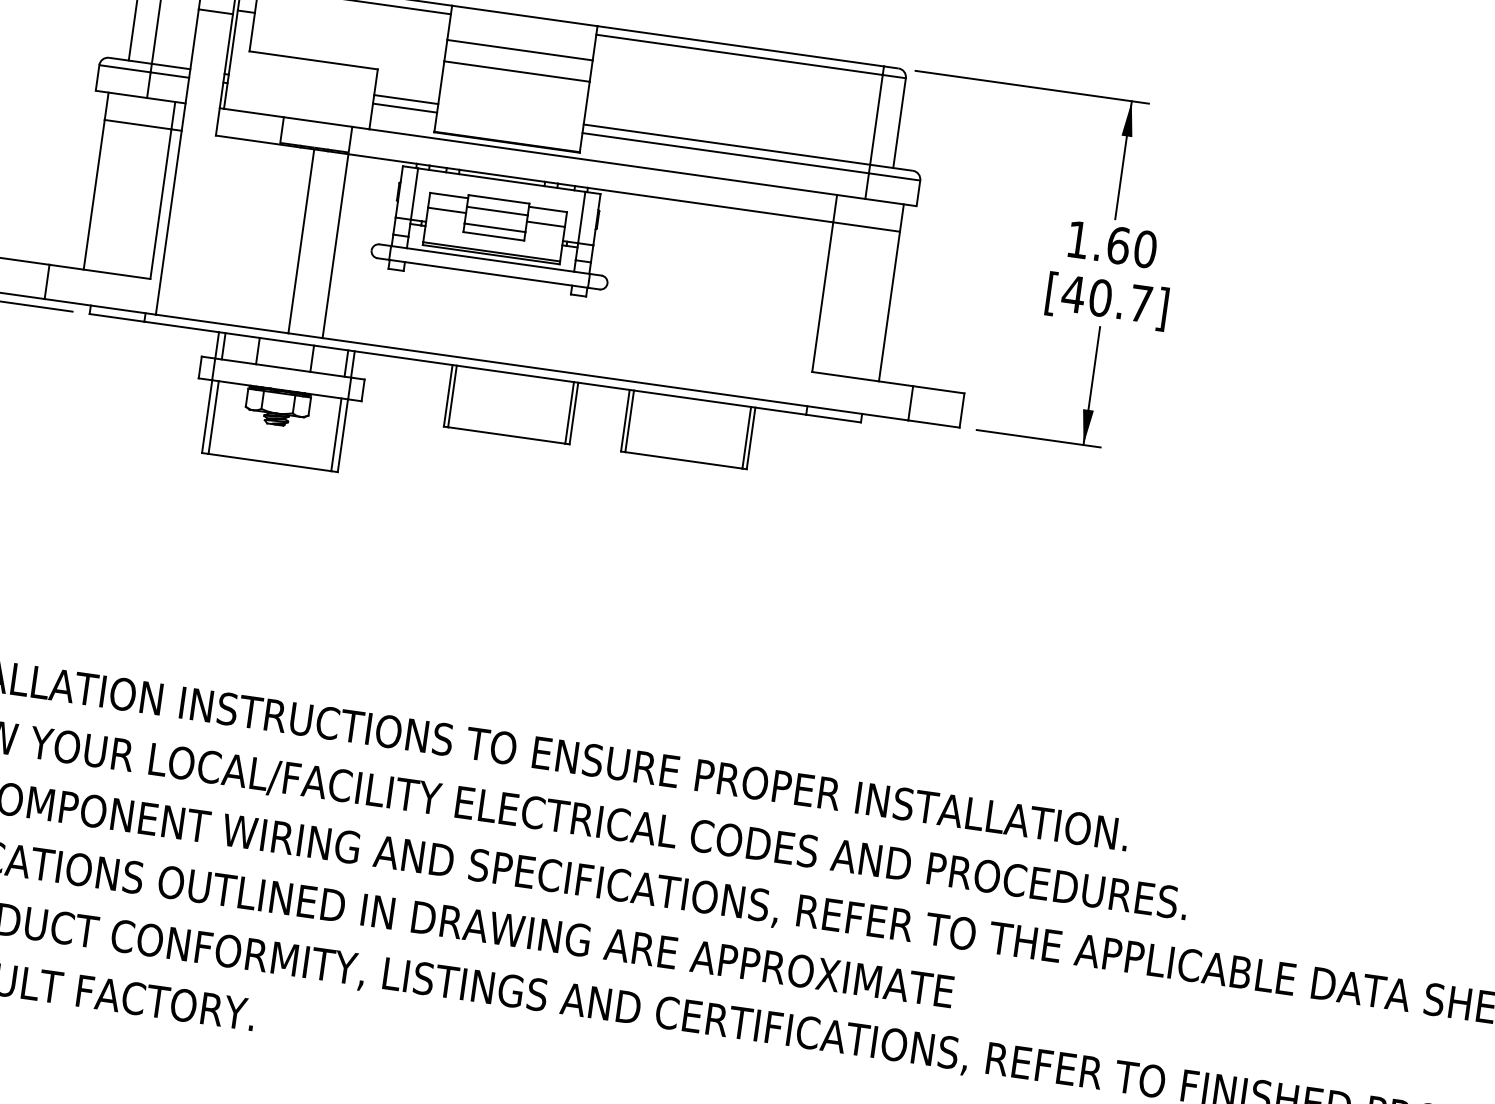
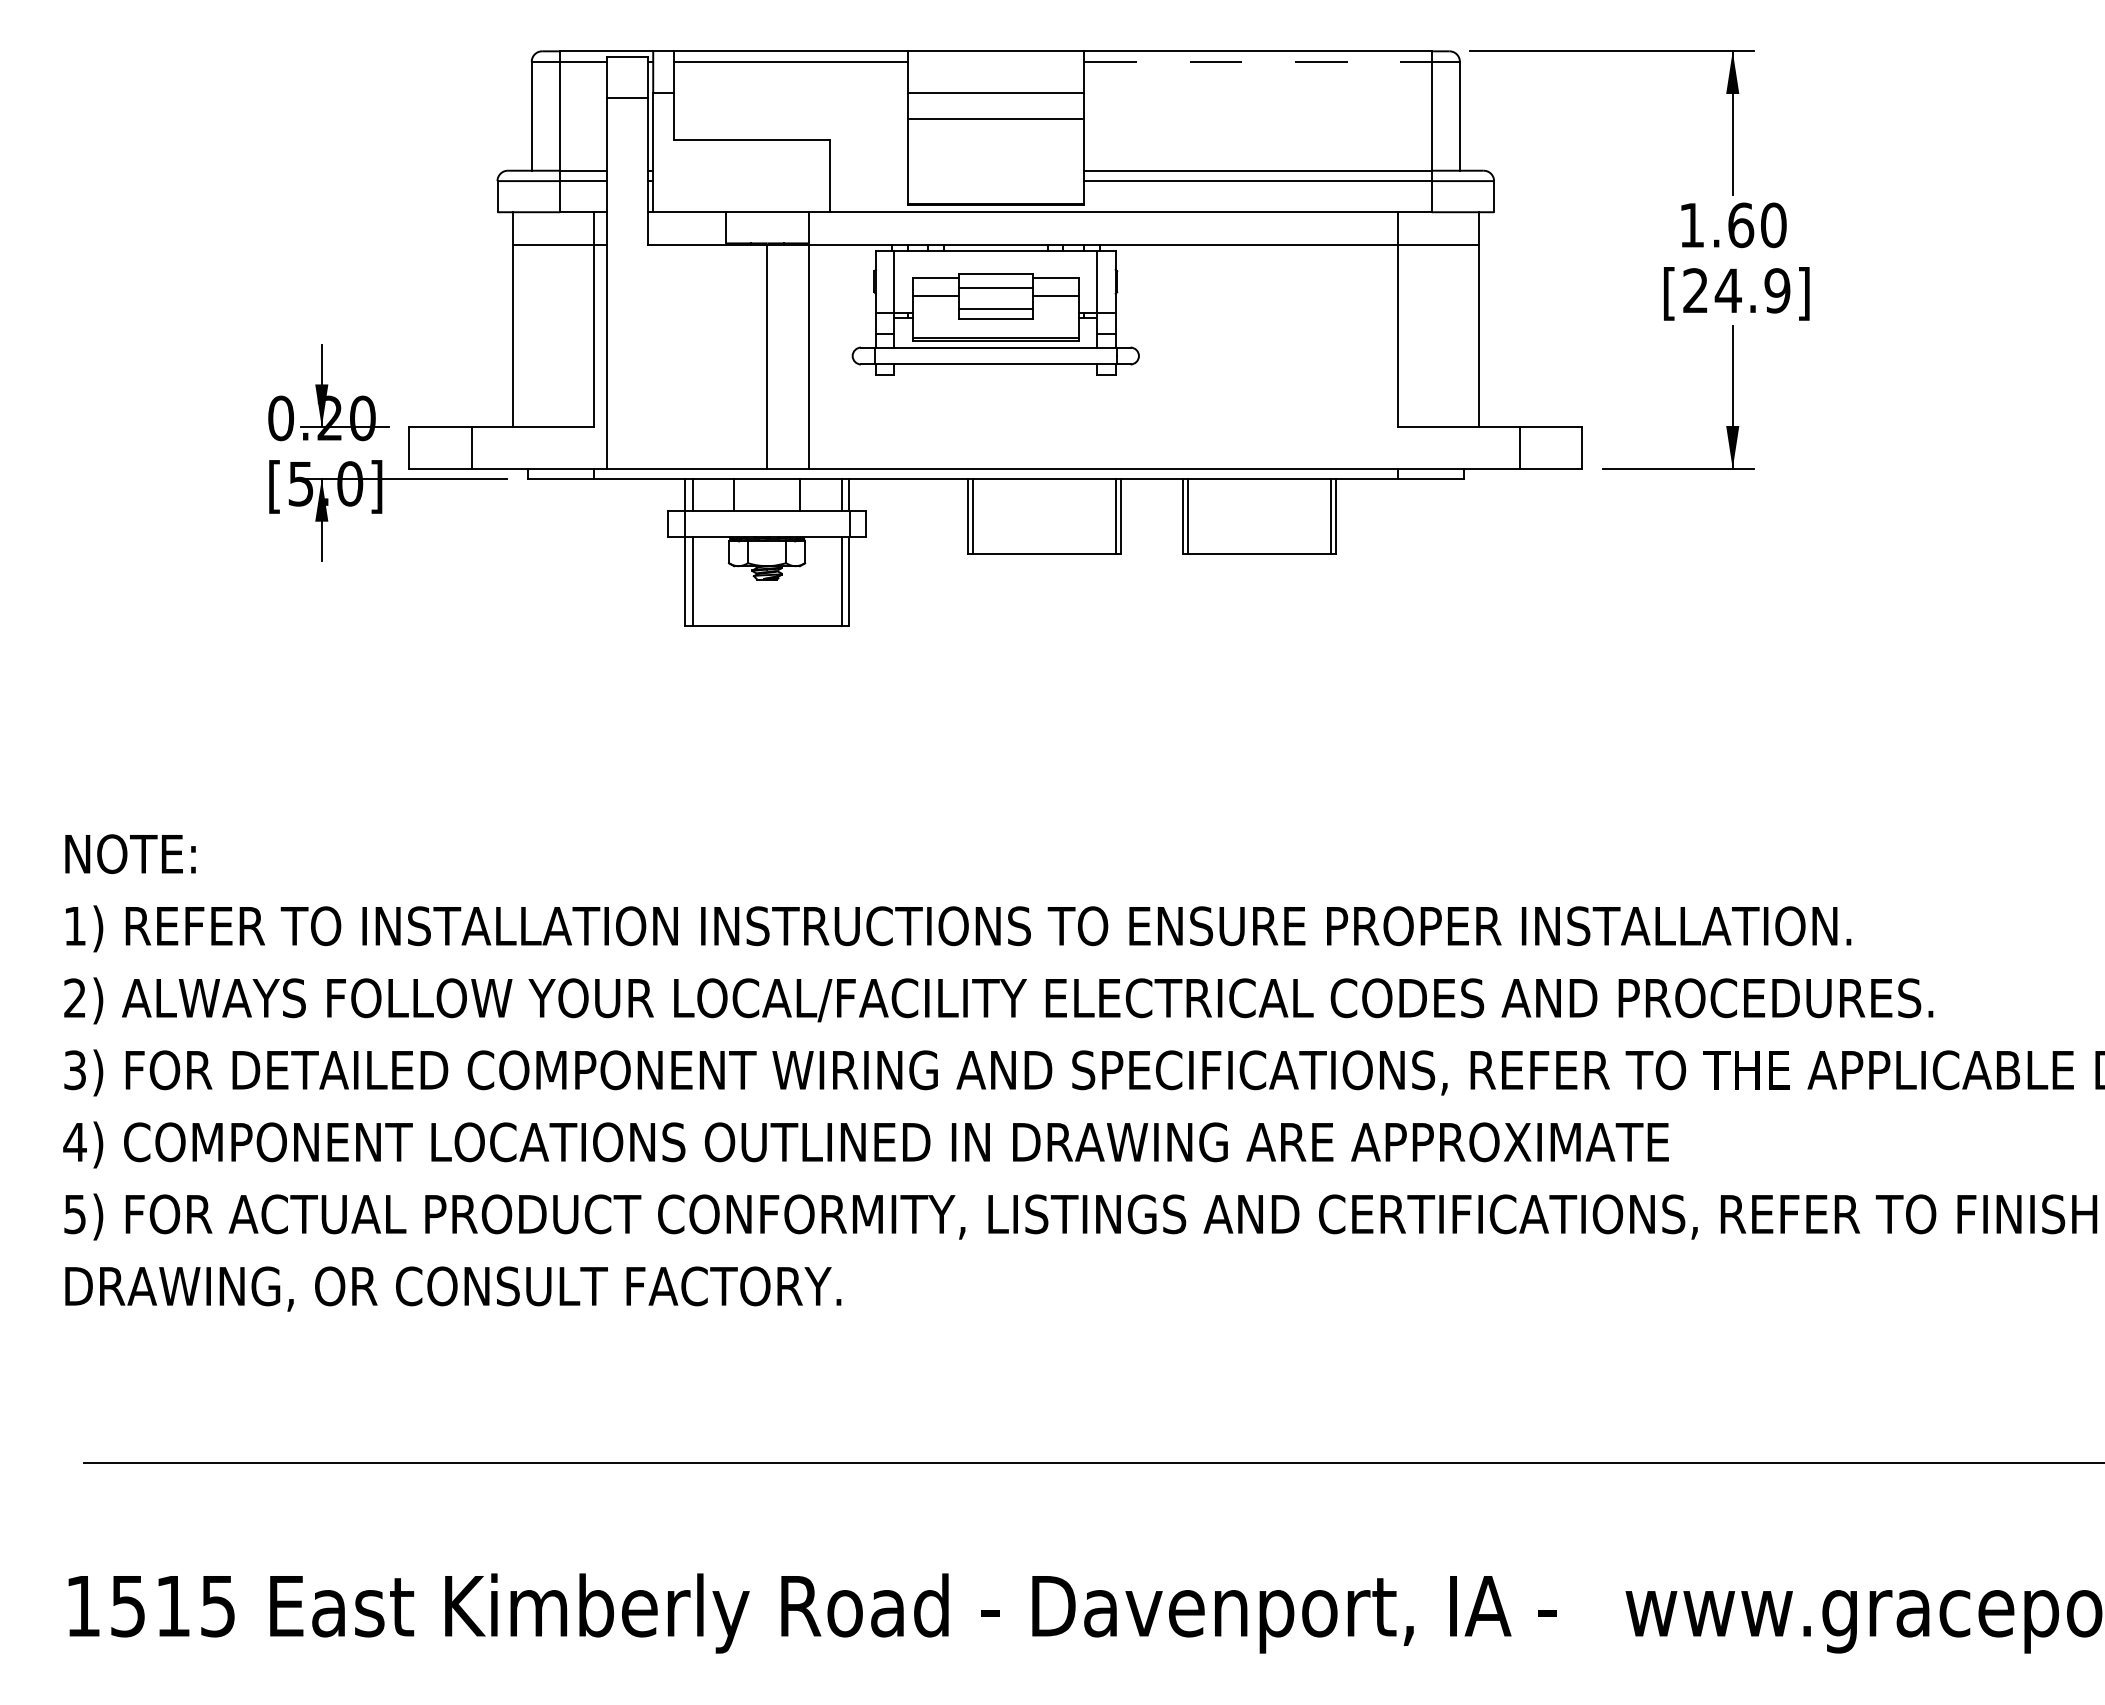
line: (739, 54) -> (1257, 61), solid -> dashed
line: (406, 99) -> (868, 170), removed
line: (404, 108) -> (868, 181), removed
text: (1107, 298) -> (1736, 290), [40.7] -> [24.9]

